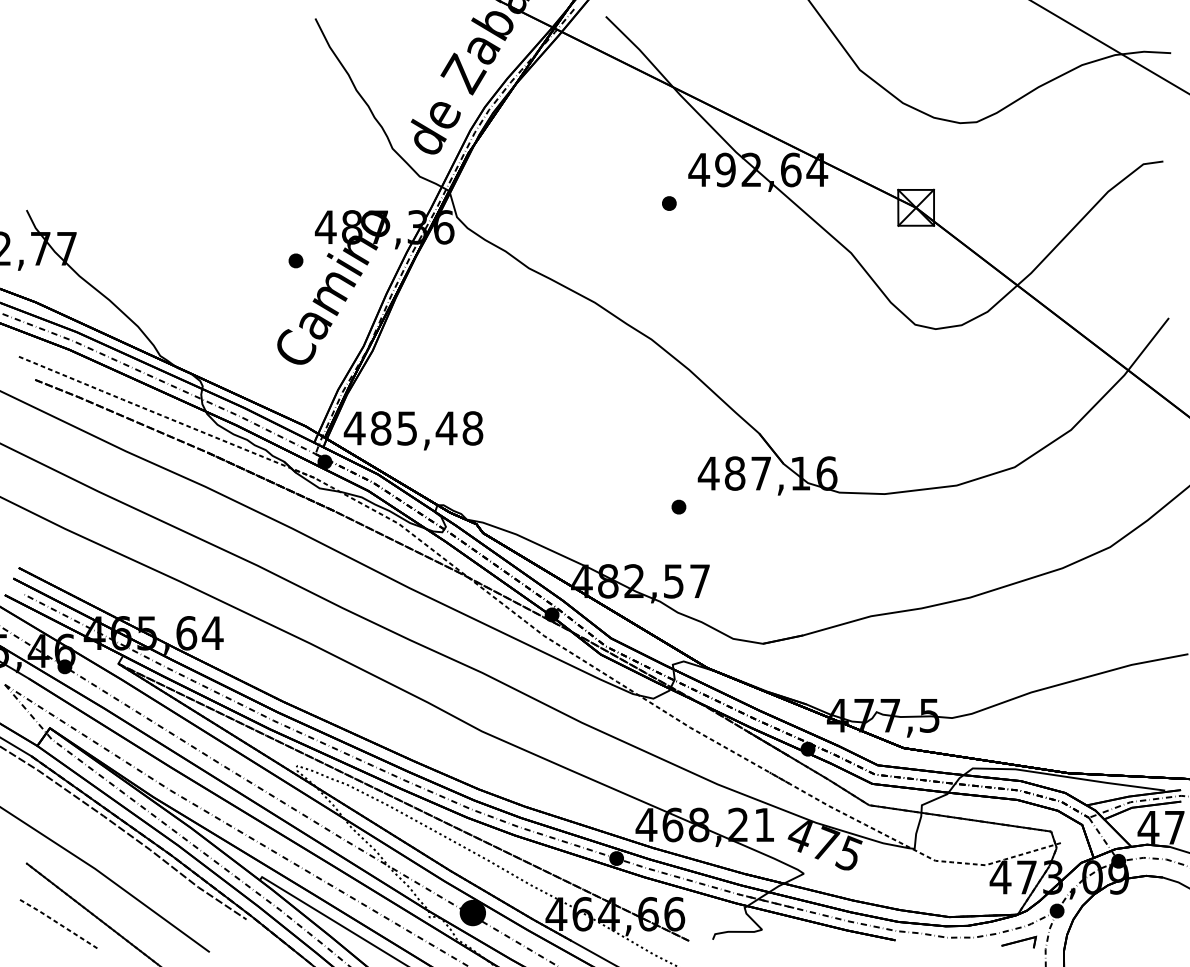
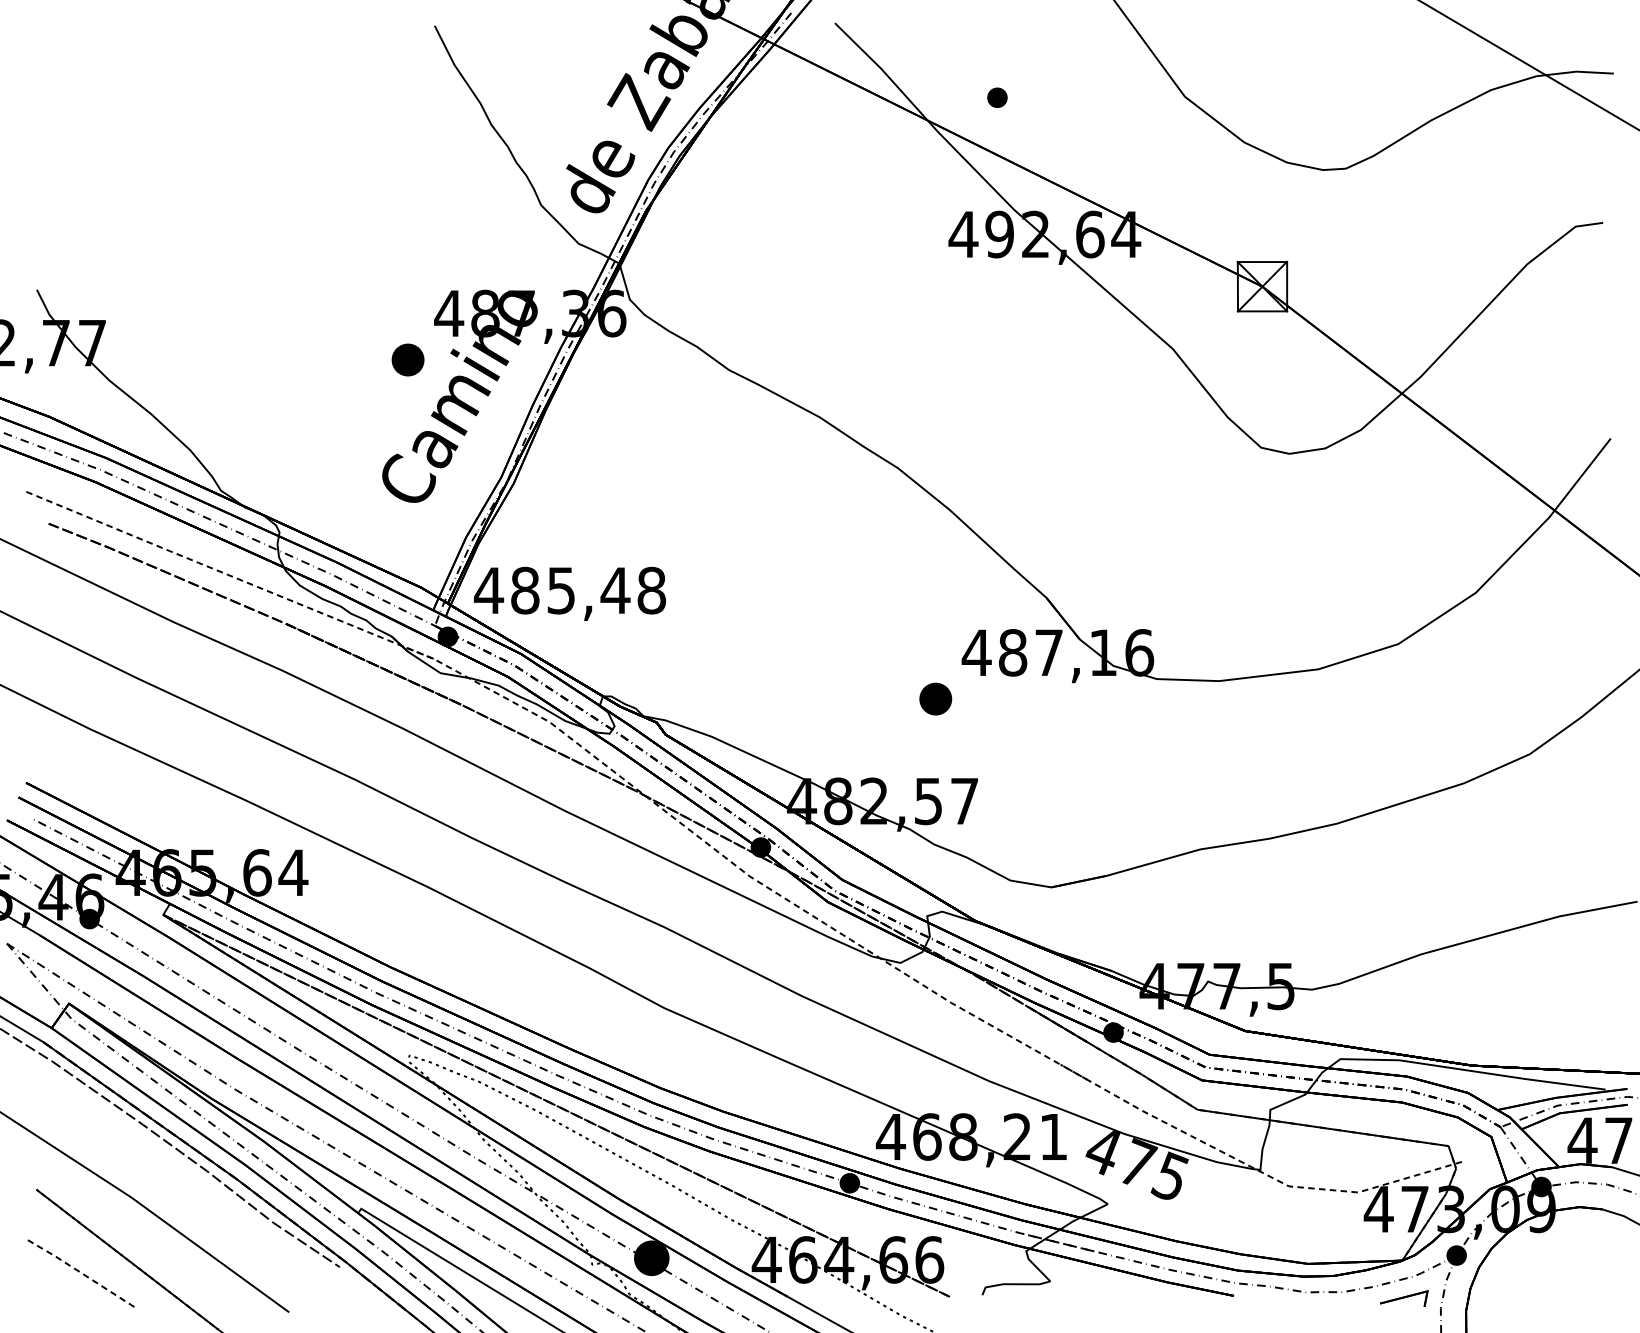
part: (669, 203) -> (997, 97), moved
part: (295, 260) -> (407, 359), size x1.6
part: (678, 506) -> (935, 698), size x1.6

